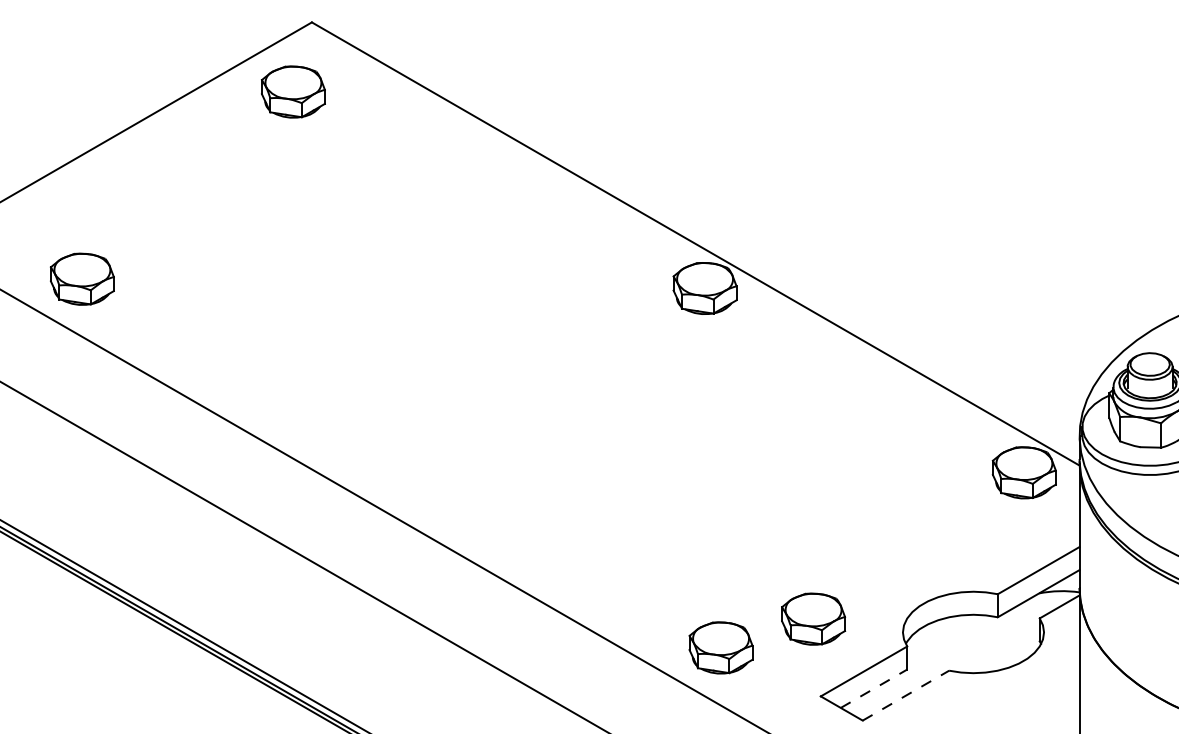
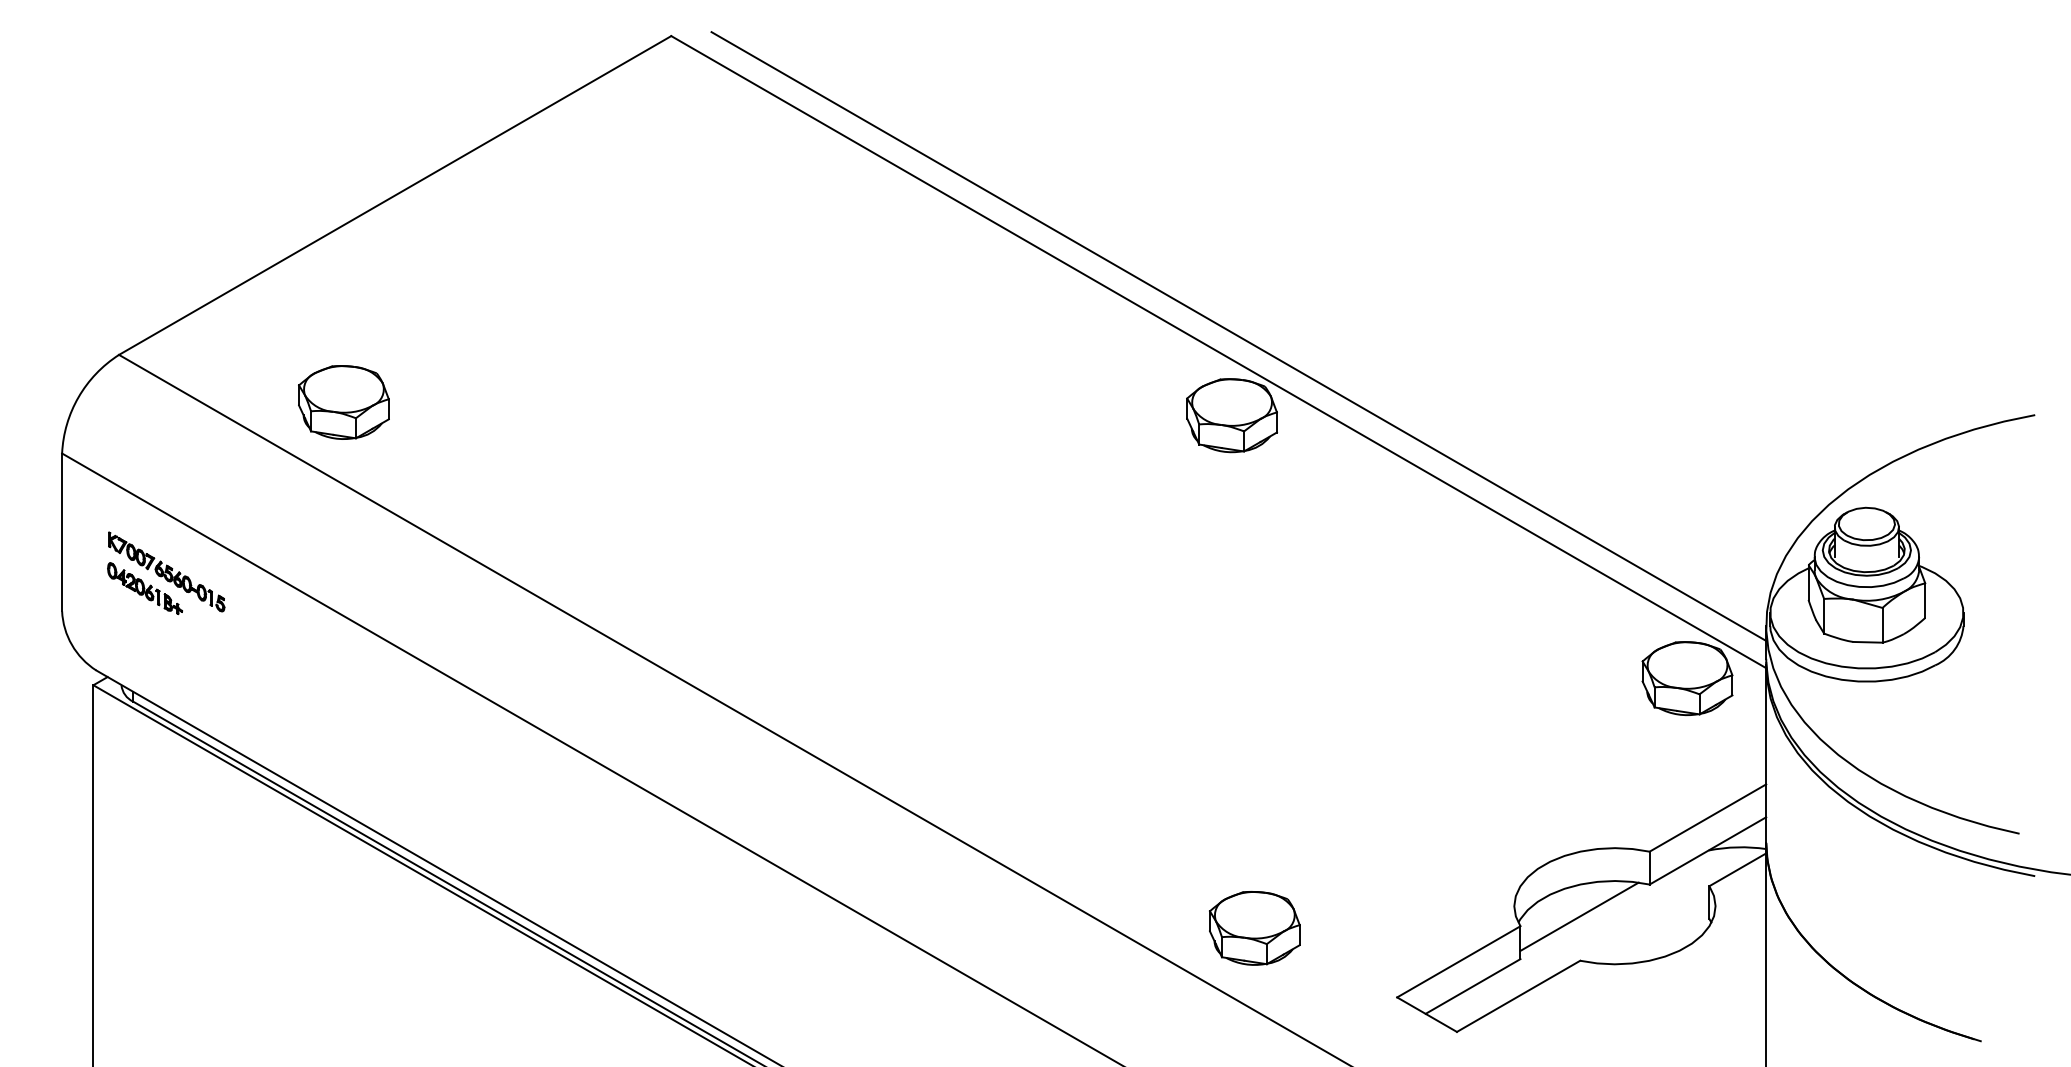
part: (293, 92) -> (644, 135), removed
line: (709, 233) -> (1238, 336), added
part: (813, 619) -> (1386, 887), removed
line: (948, 639) -> (1579, 916), added
line: (874, 688) -> (1473, 986), dashed -> solid
line: (906, 695) -> (1519, 996), dashed -> solid

